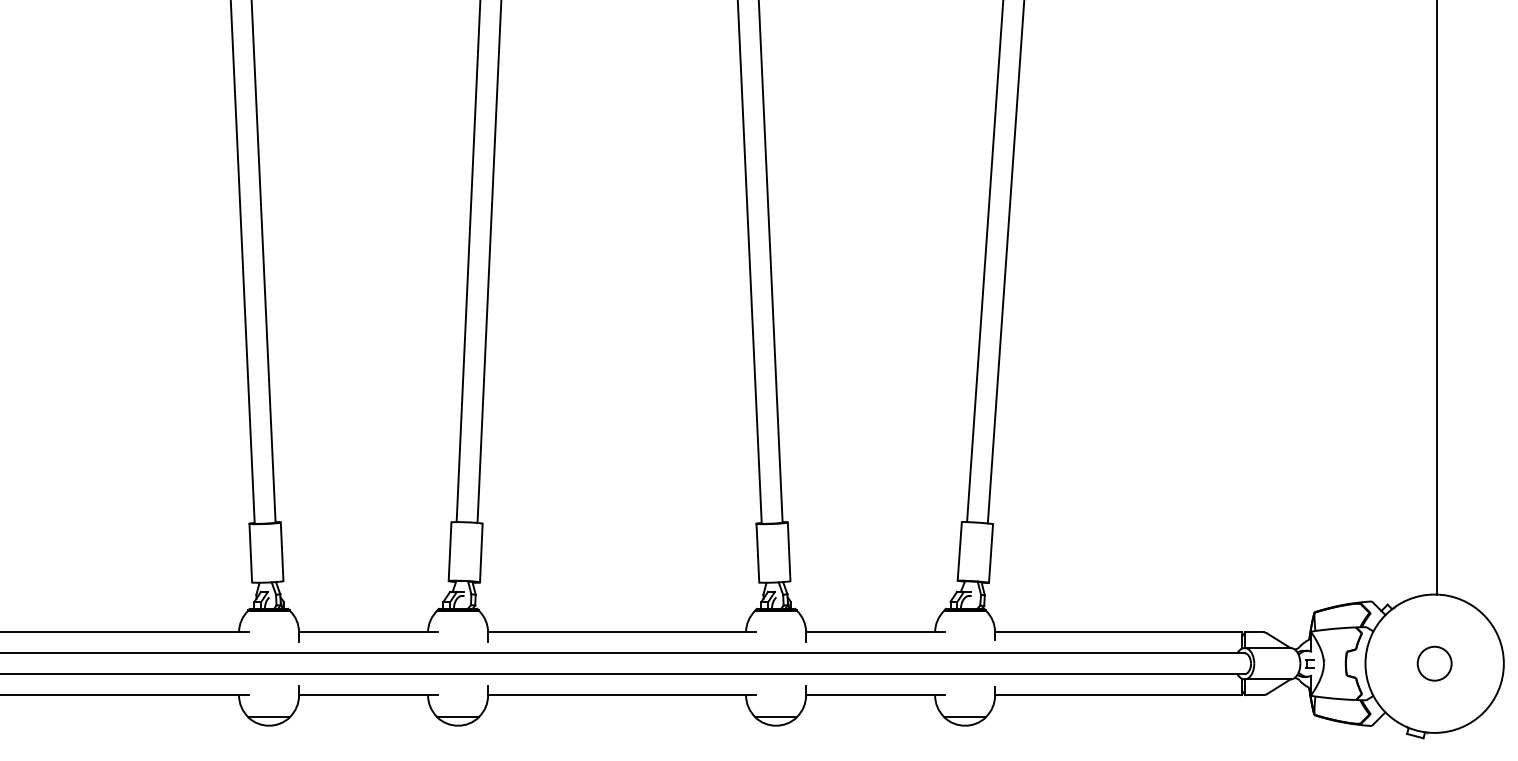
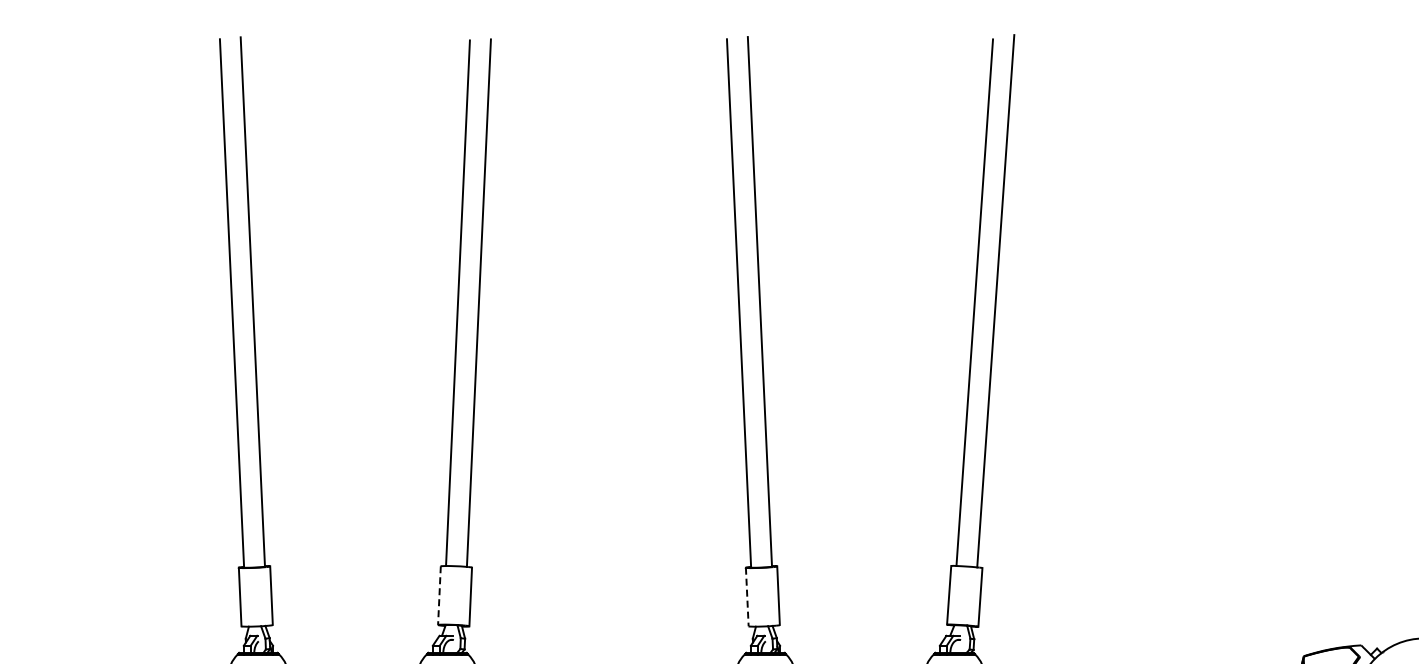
line: (450, 552) -> (439, 596), solid -> dashed
line: (757, 553) -> (746, 597), solid -> dashed

